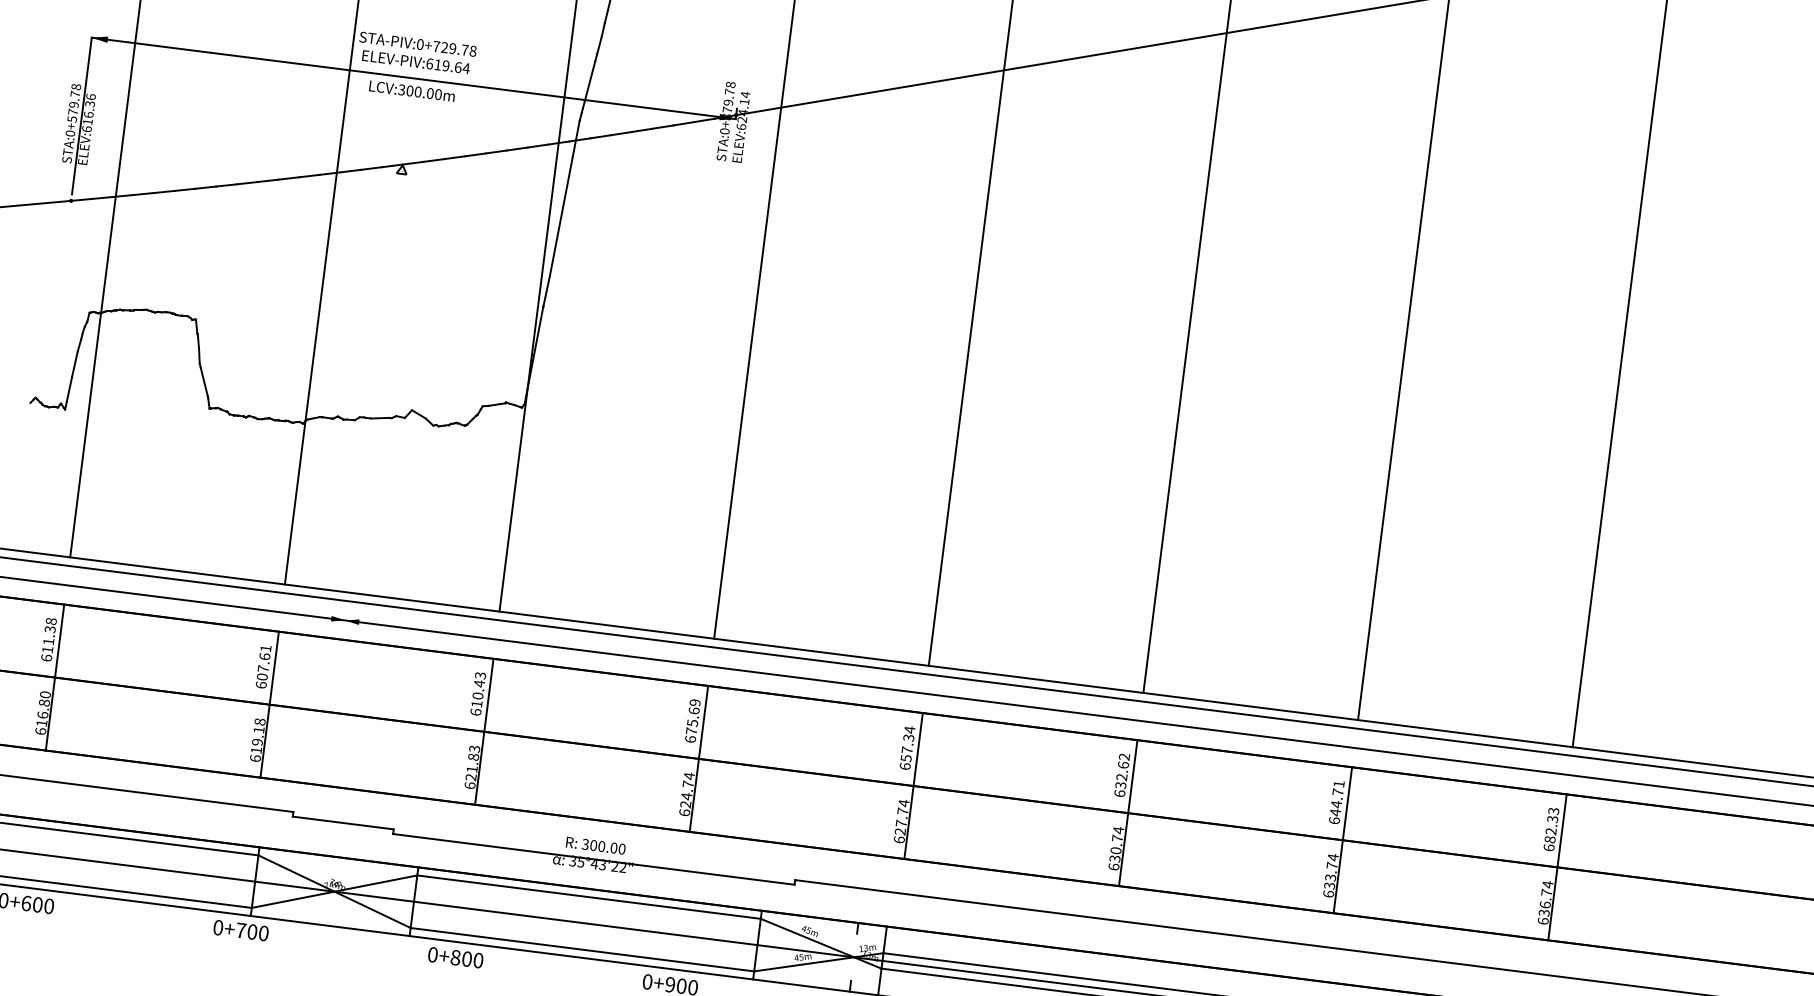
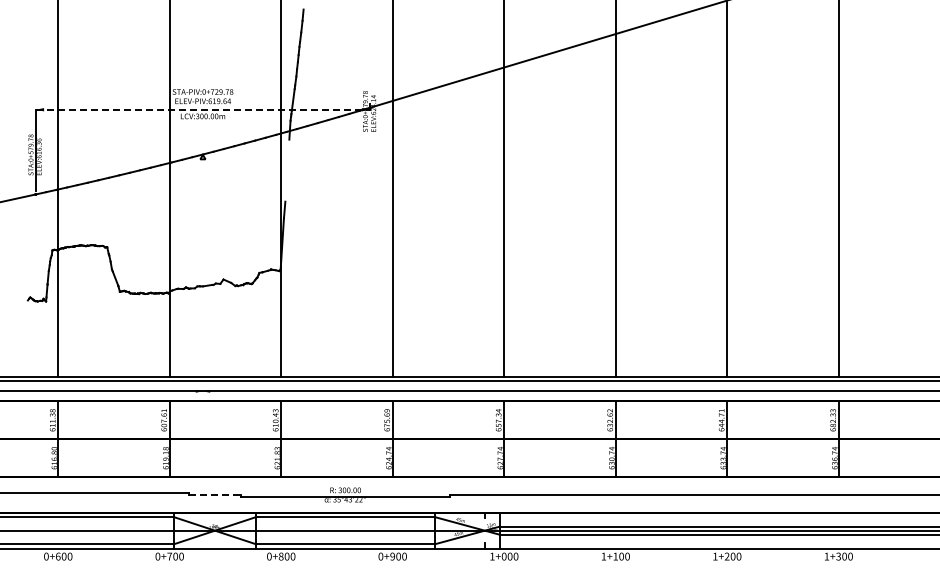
line: (414, 78) -> (203, 109), solid -> dashed
line: (561, 215) -> (287, 170), removed
line: (344, 824) -> (215, 495), solid -> dashed

